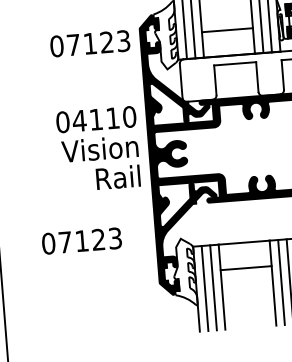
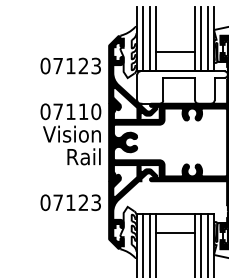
text: (89, 43) -> (70, 65), moved
text: (78, 120) -> (57, 111), 04110 -> 07110
text: (81, 240) -> (70, 202), moved

